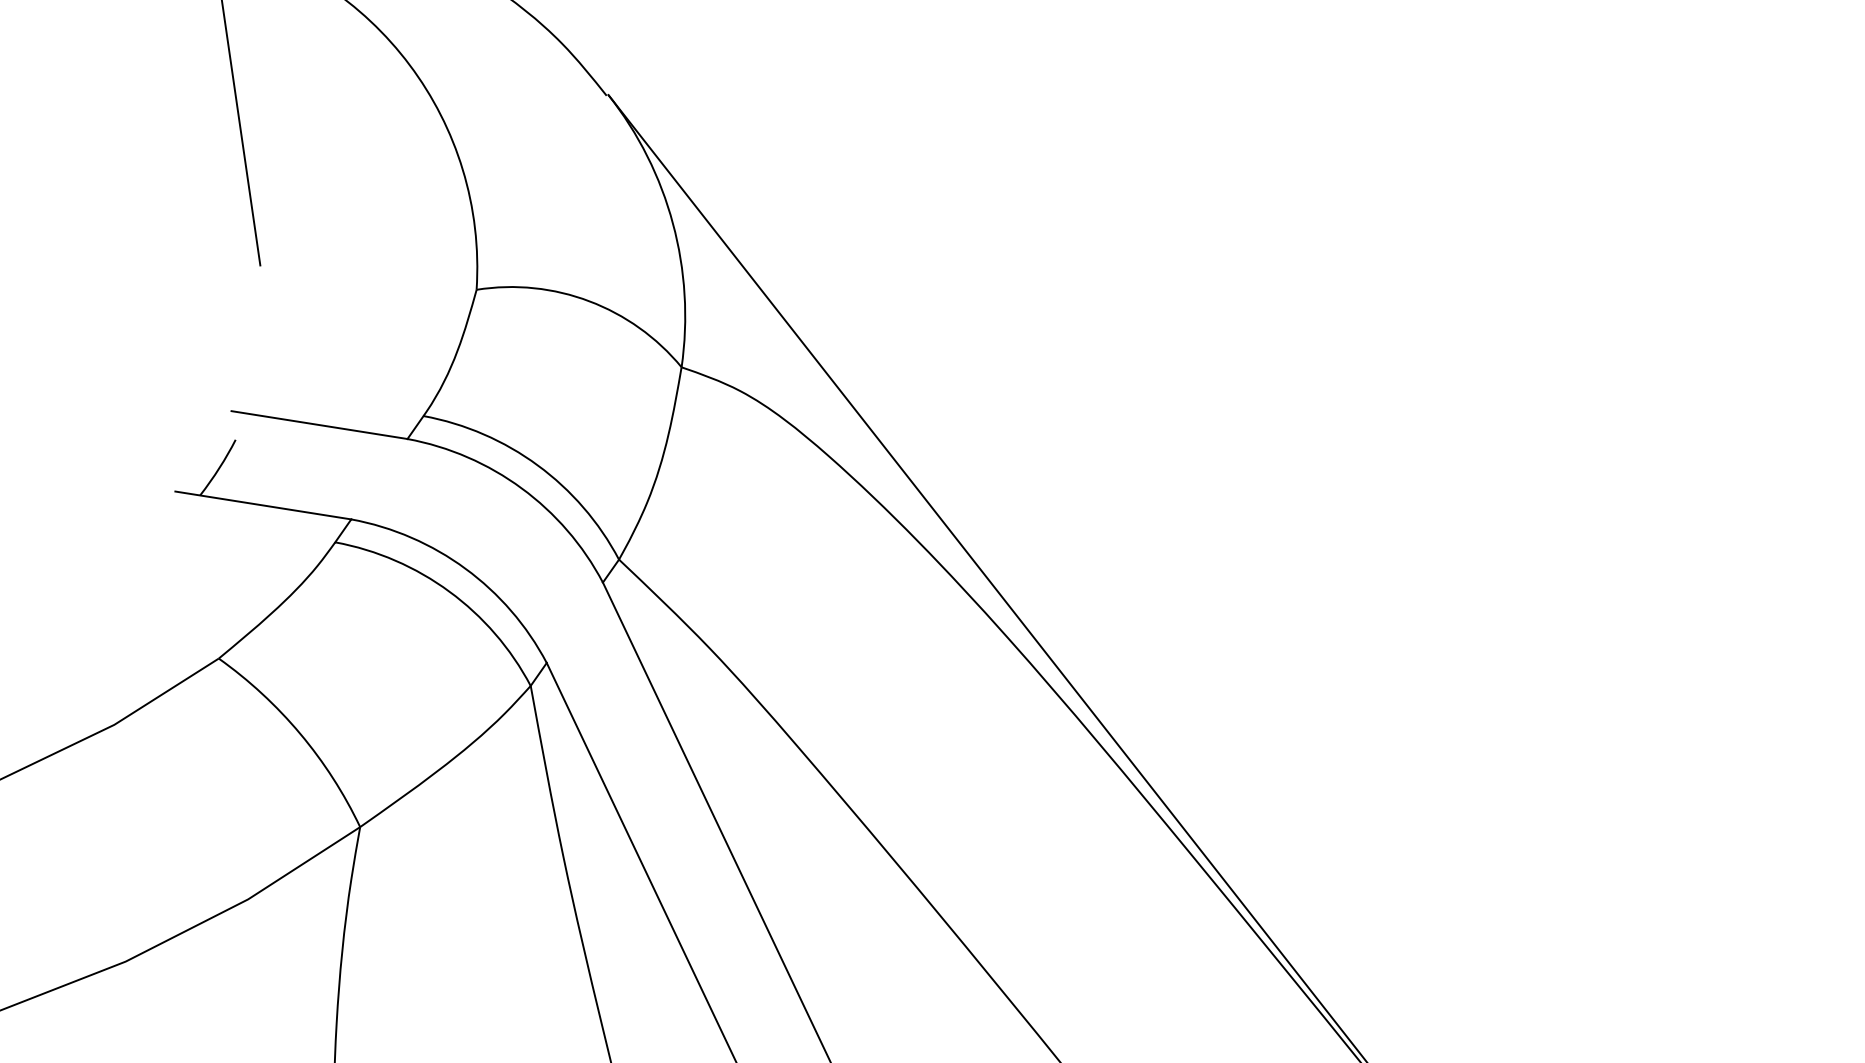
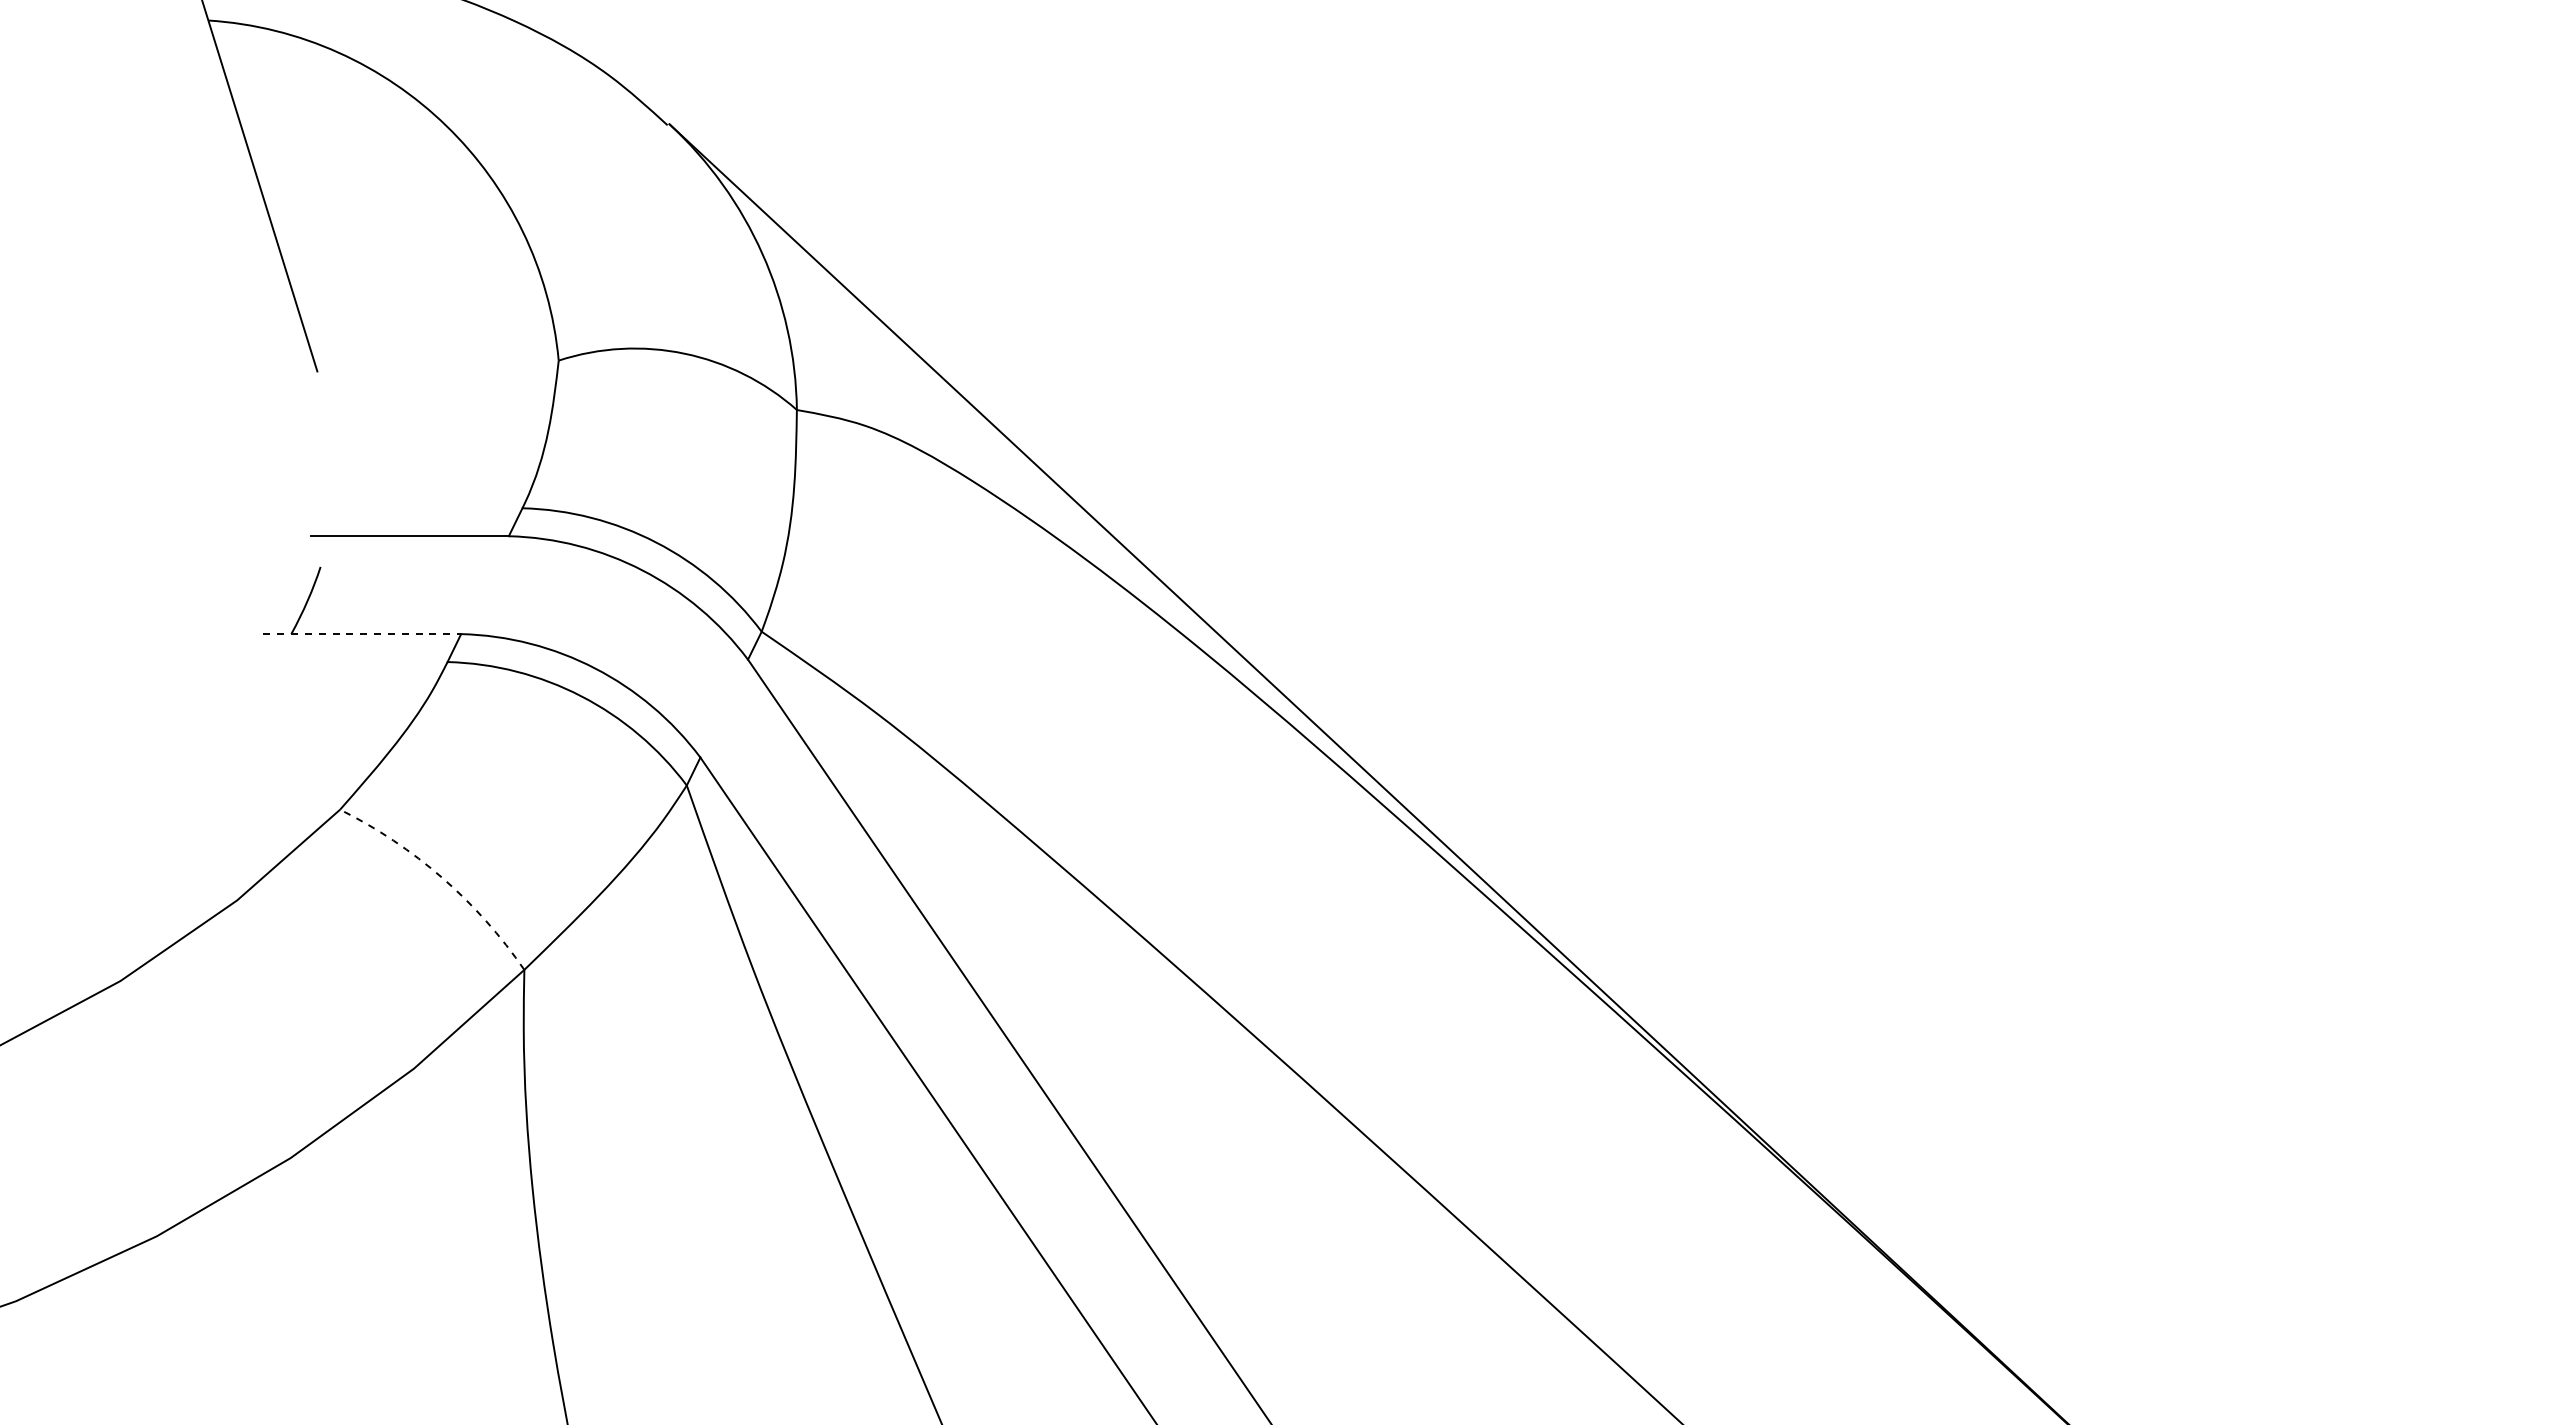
line: (263, 505) -> (362, 634), solid -> dashed
arc: (300, 734) -> (442, 878), solid -> dashed

